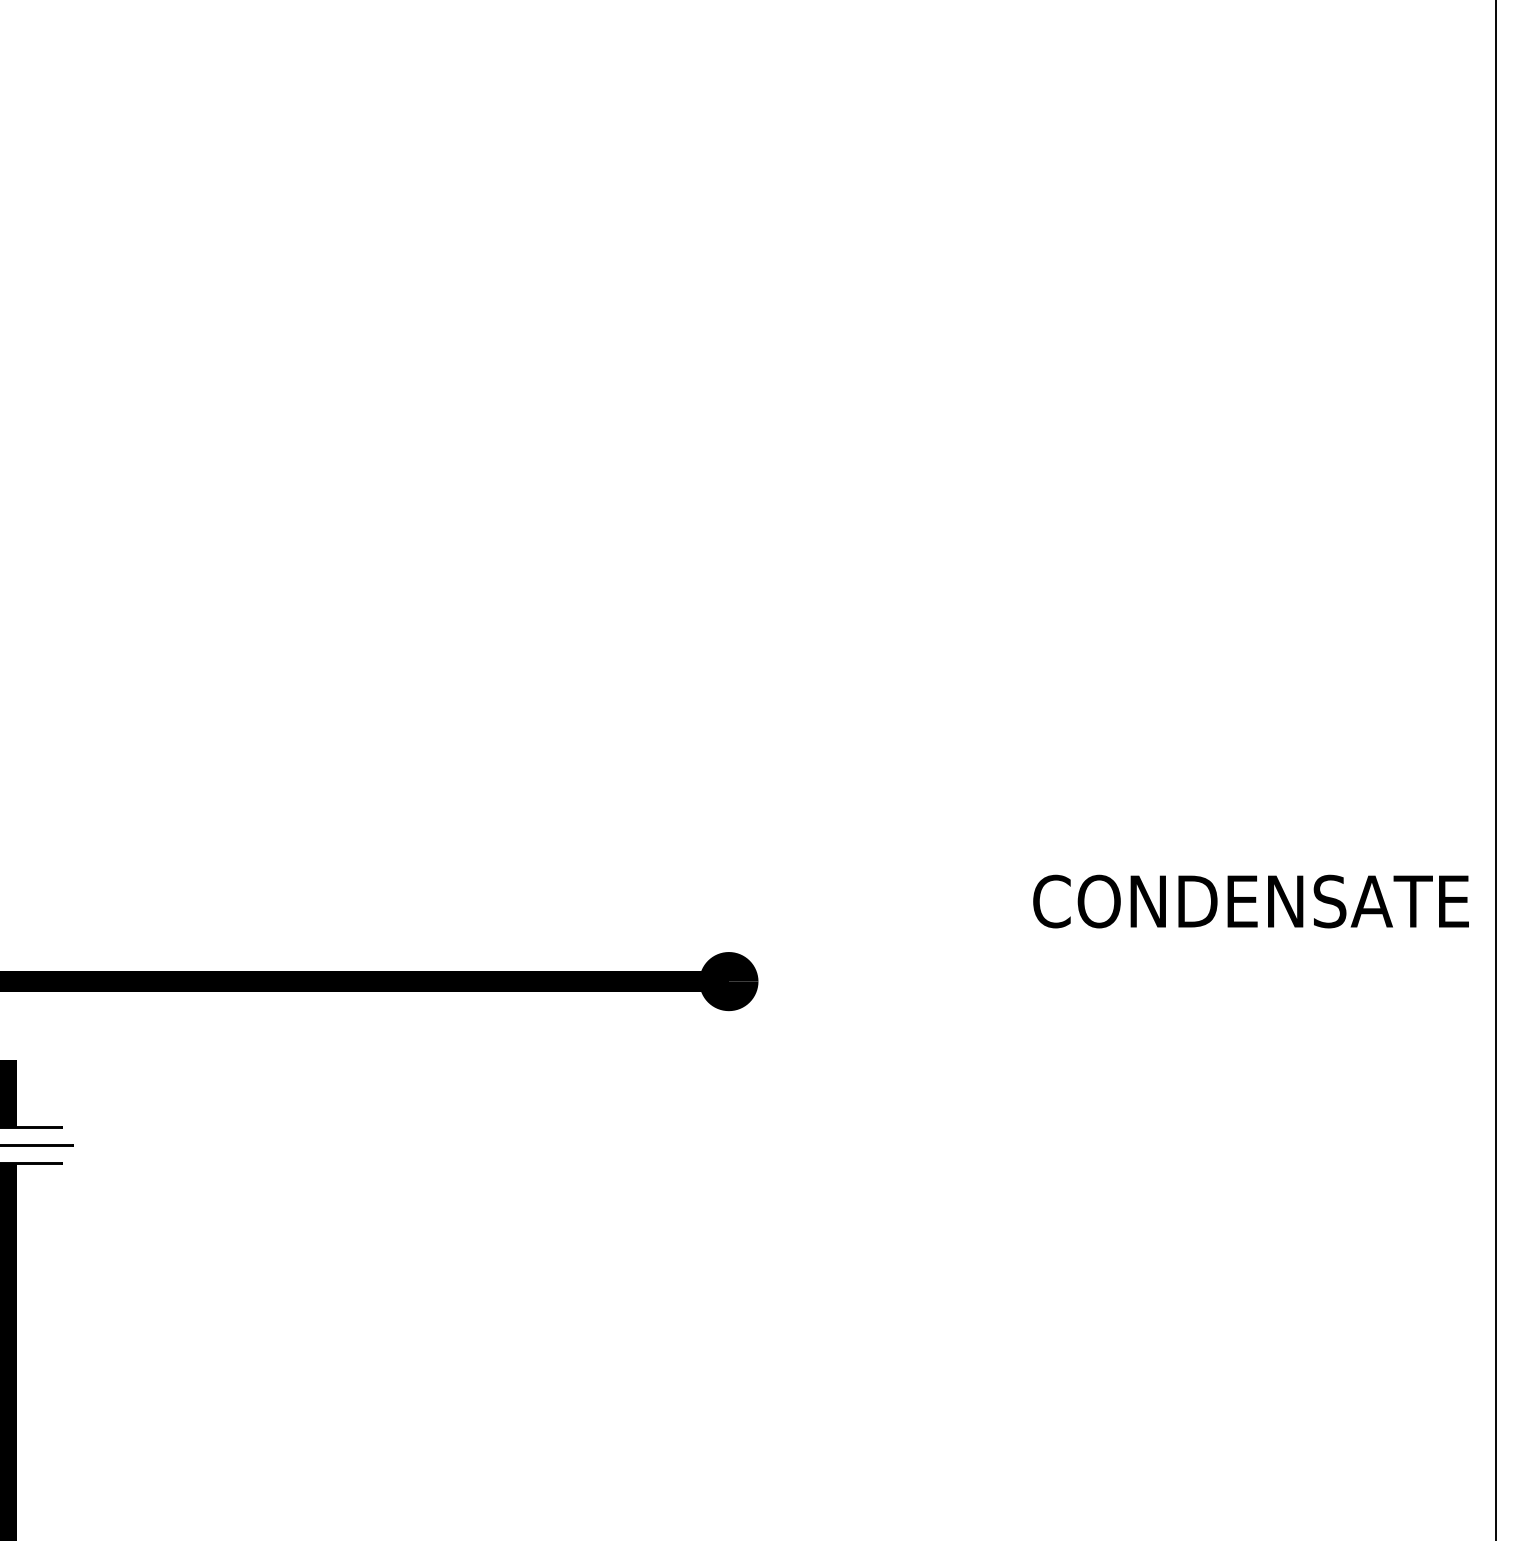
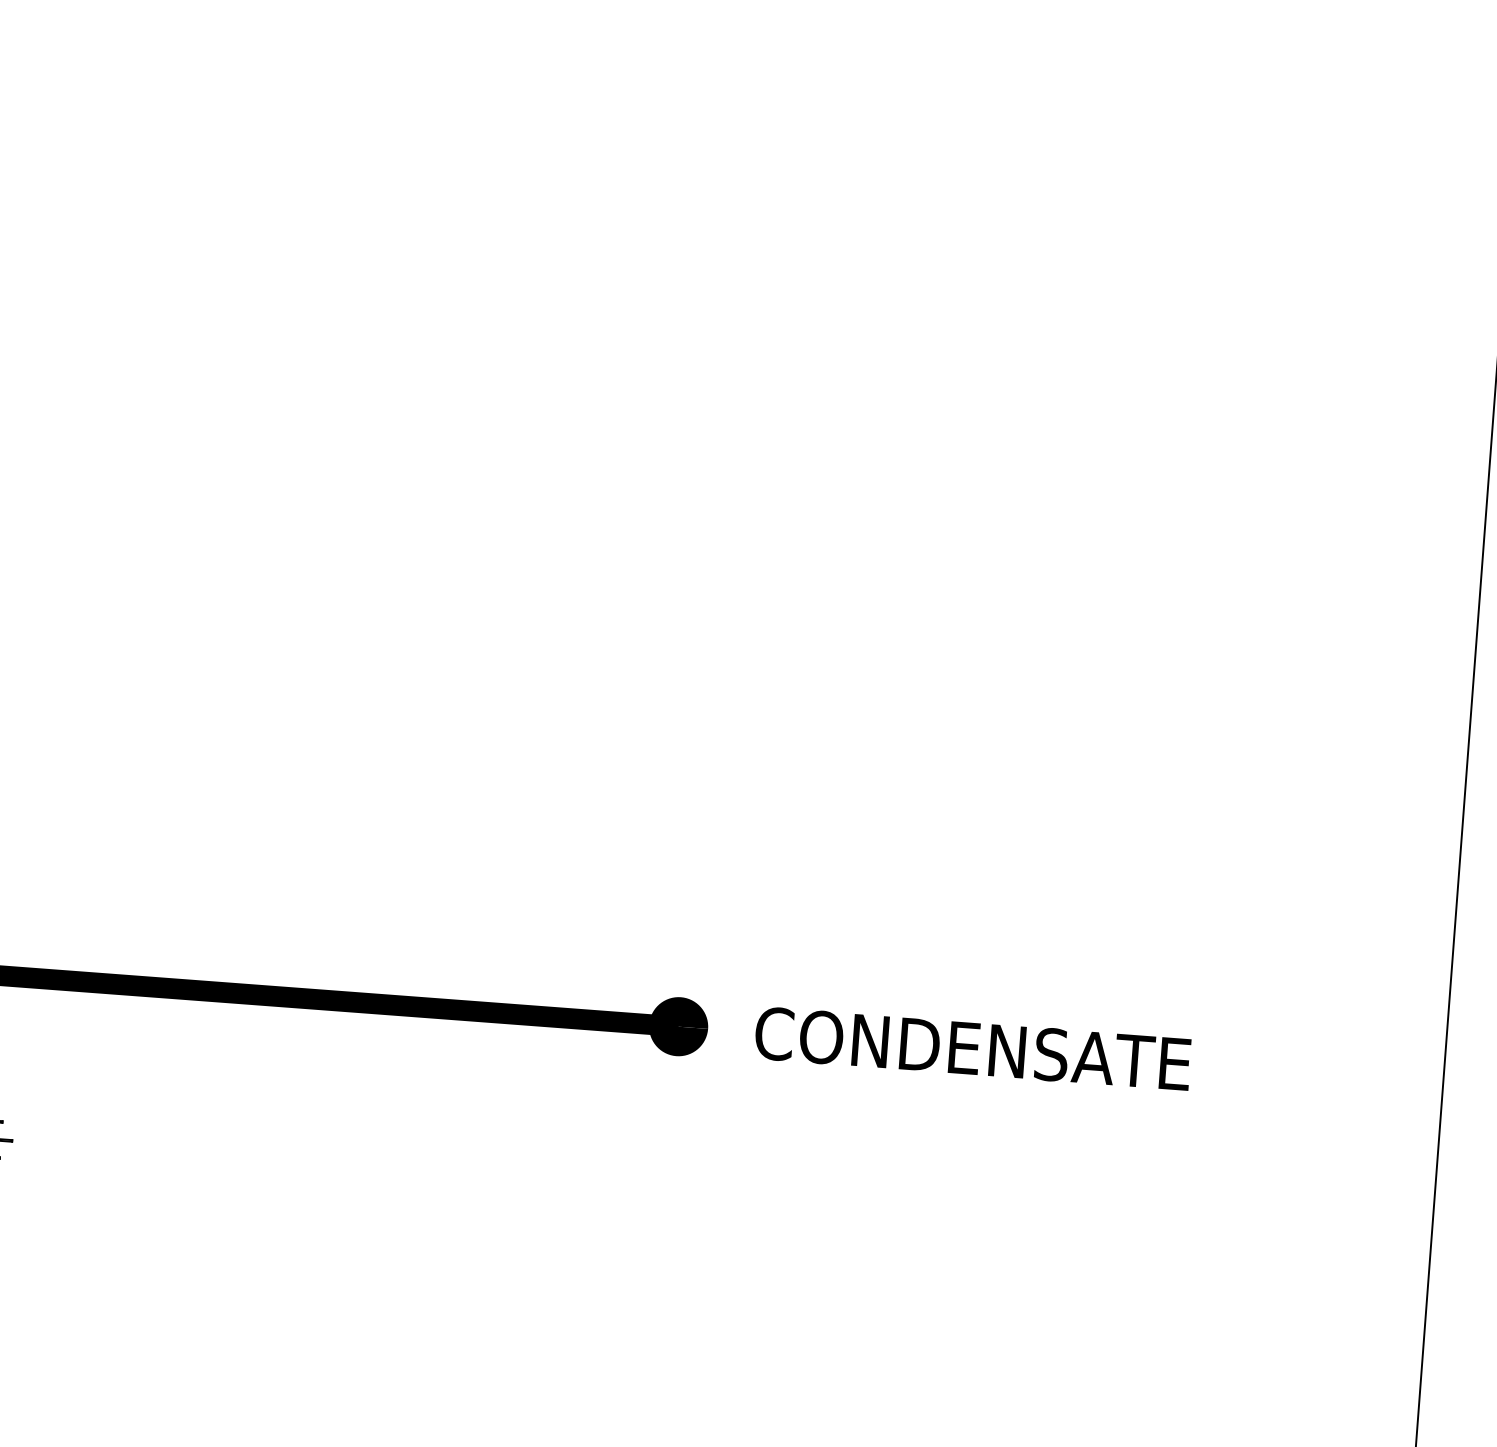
text: (1250, 901) -> (972, 1048), moved

